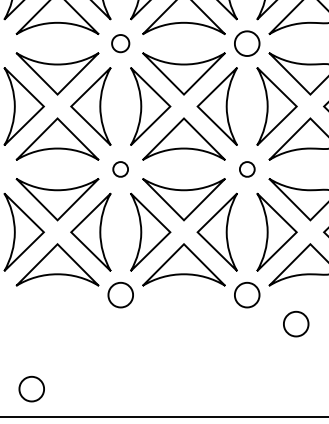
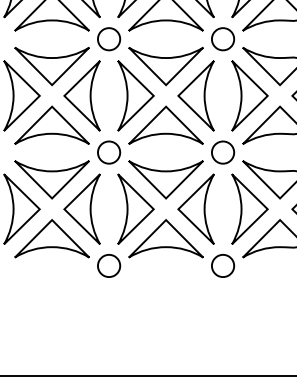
part: (120, 43) -> (108, 39), size x1.43
part: (120, 169) -> (108, 152), size x1.67
part: (247, 169) -> (223, 152), size x1.67
part: (296, 323) -> (267, 291), removed
part: (31, 388) -> (28, 350), removed

